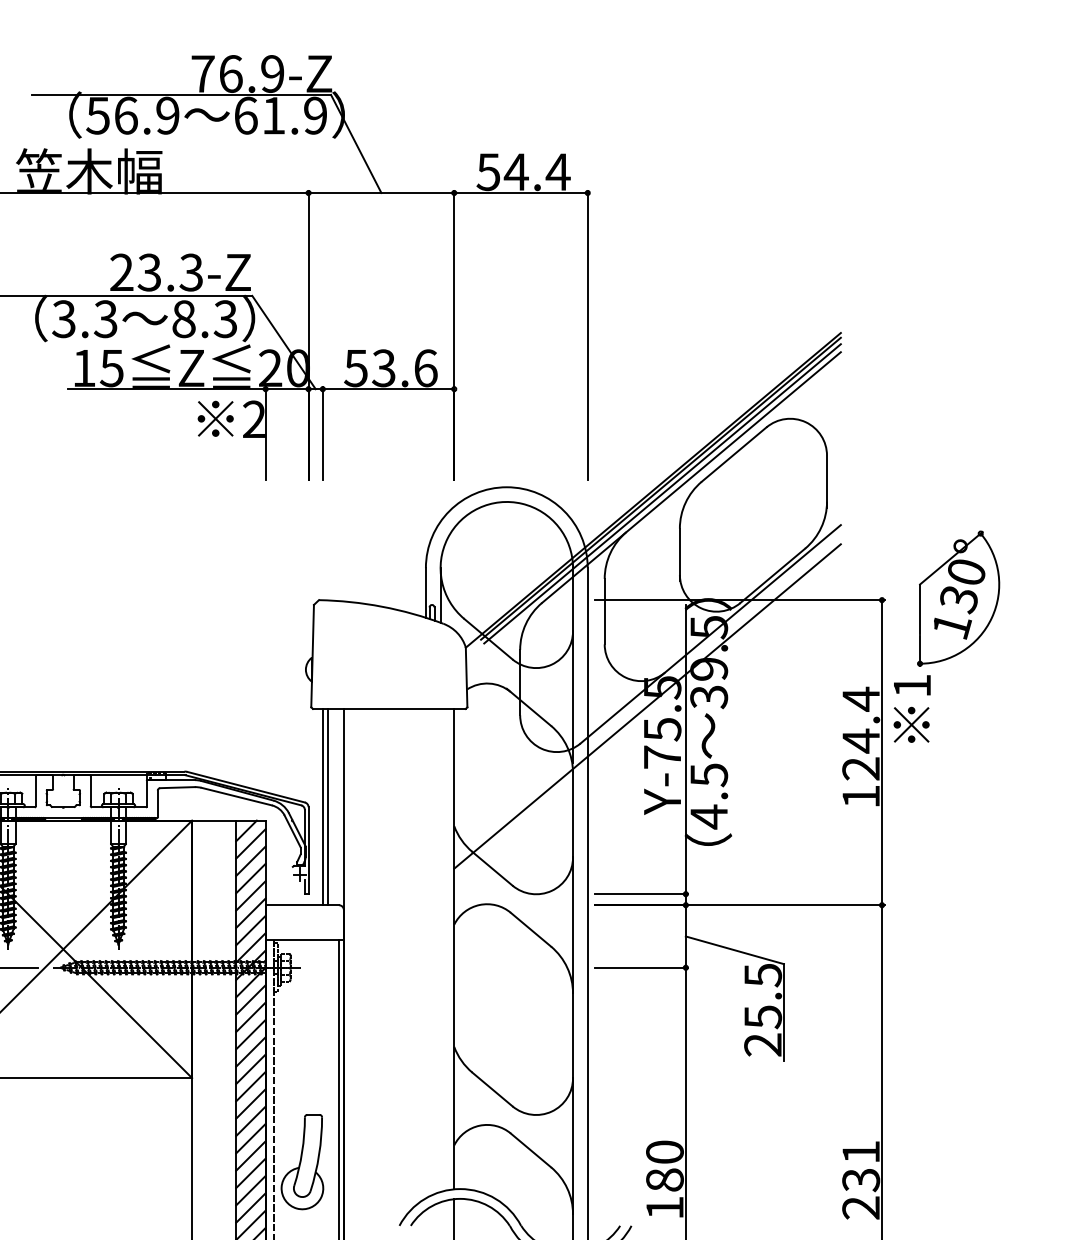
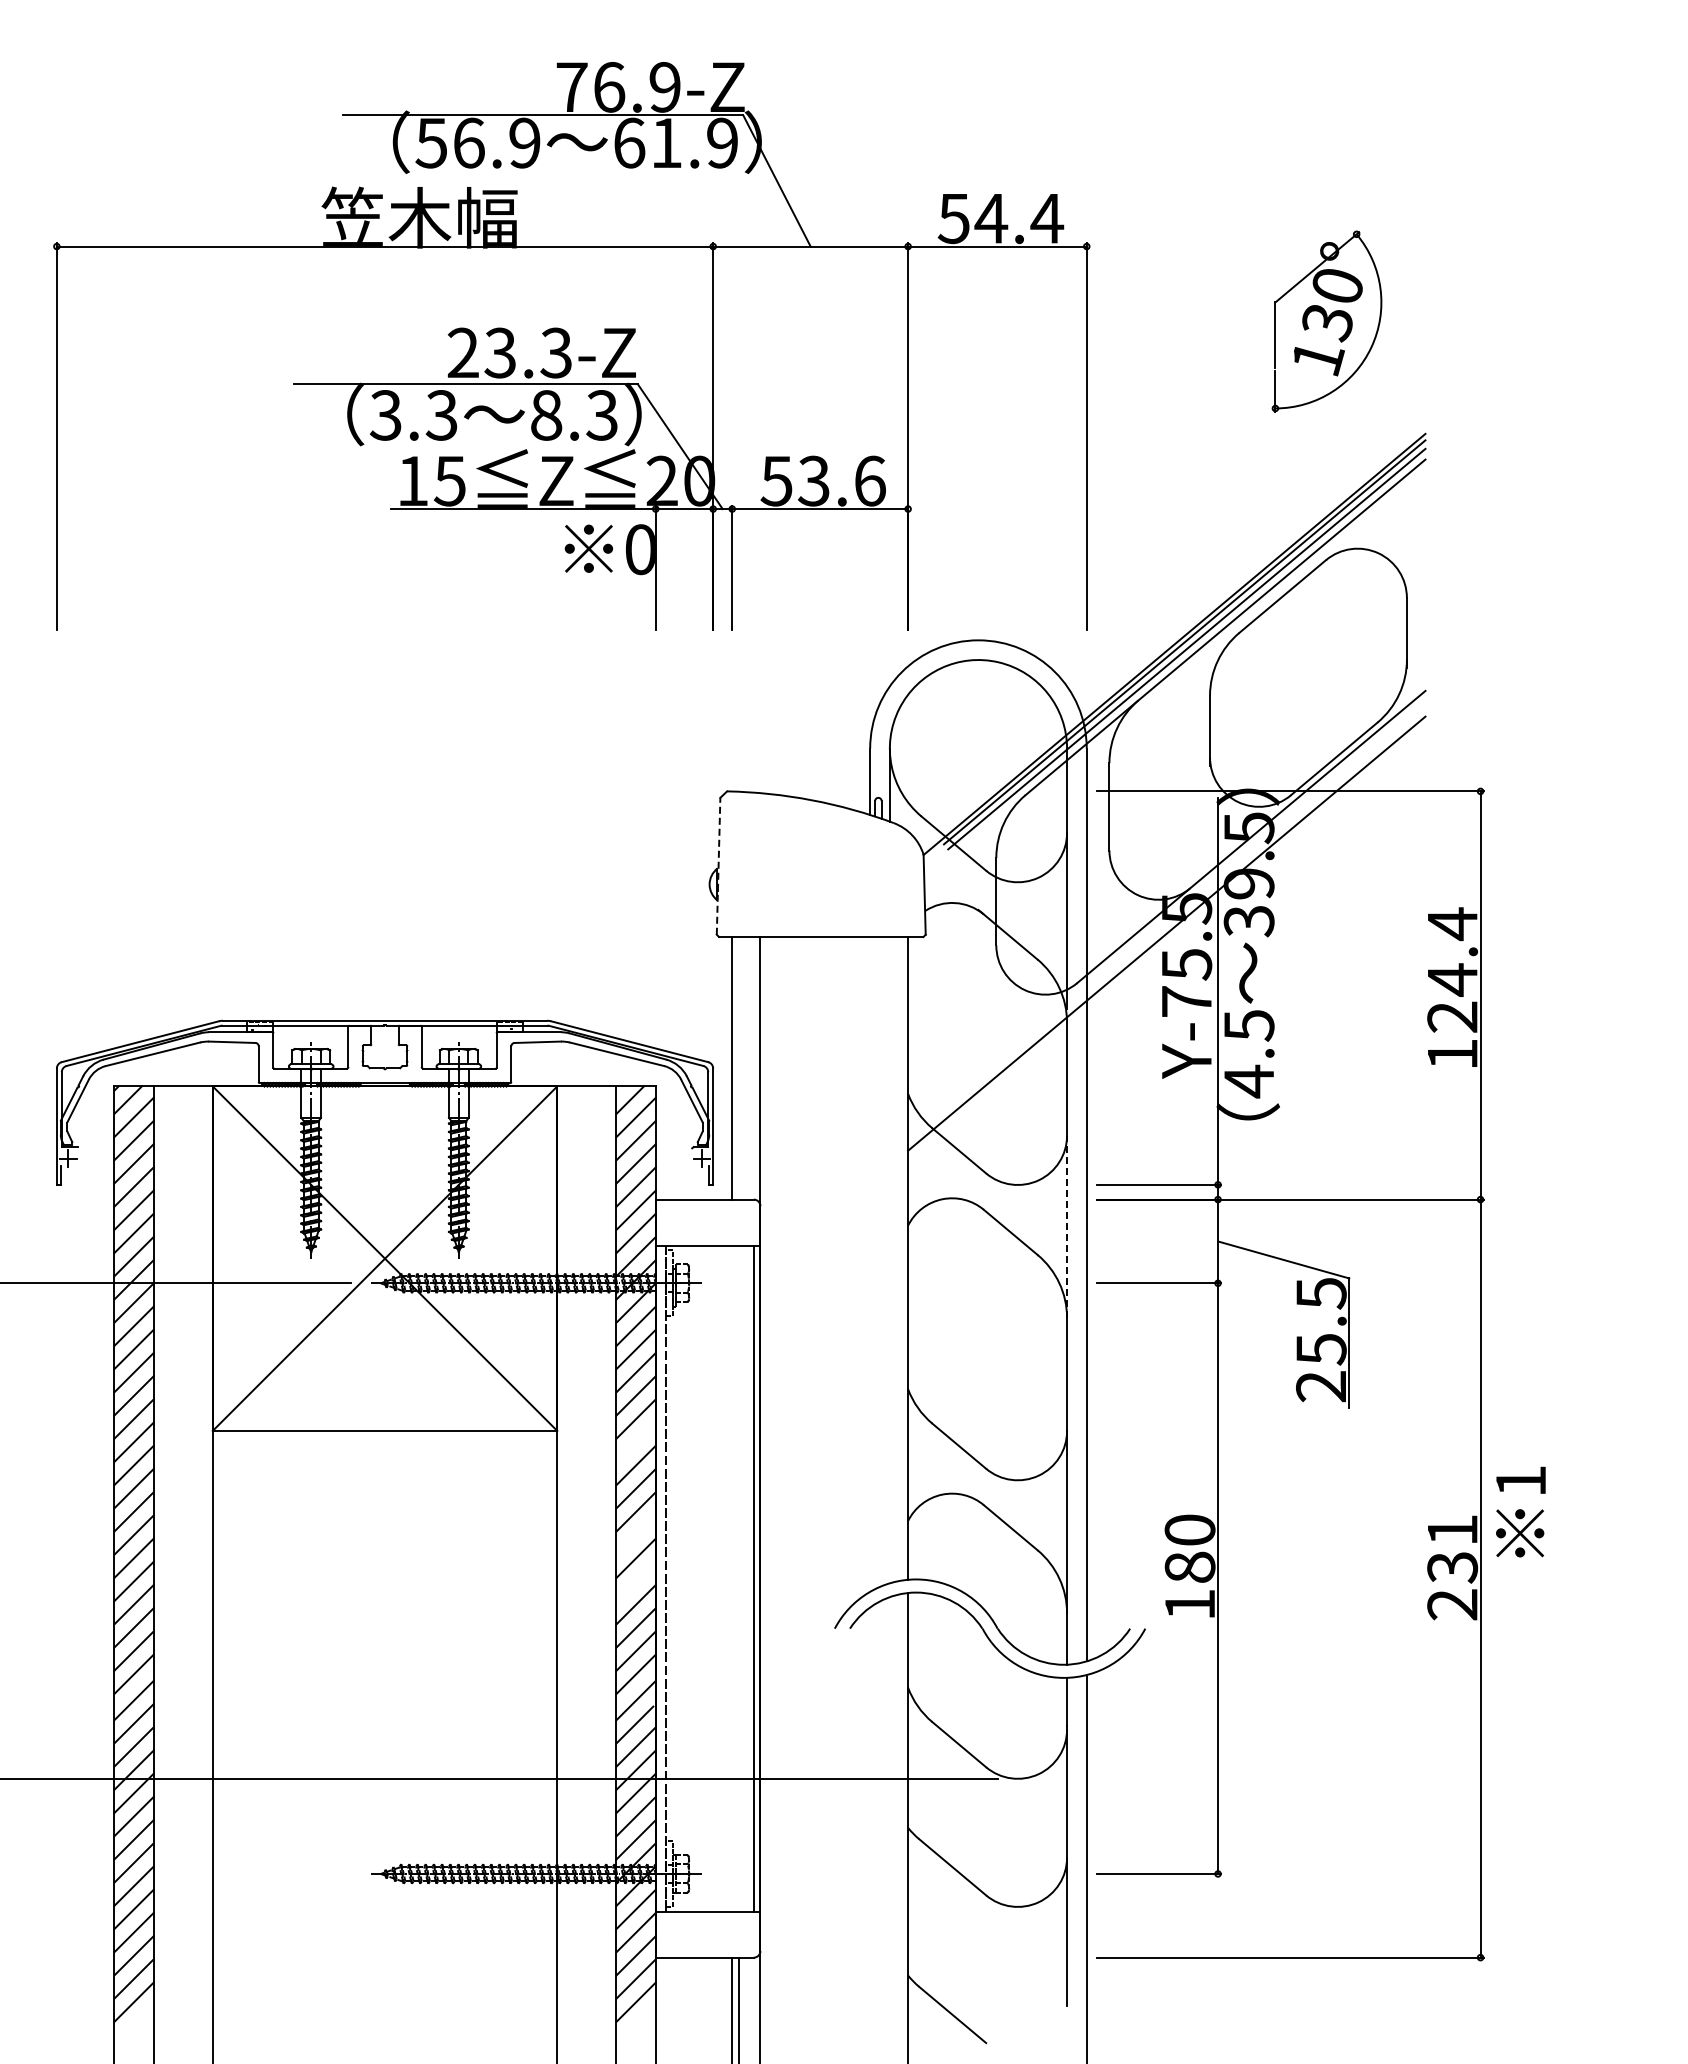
text: (253, 419) -> (639, 549), 2 -> 0
part: (958, 598) -> (1326, 321), moved
line: (312, 655) -> (718, 865), solid -> dashed
text: (911, 708) -> (1520, 1511), moved
line: (328, 806) -> (739, 1067), removed
line: (573, 925) -> (1067, 1226), solid -> dashed
line: (250, 1086) -> (635, 1442), removed
line: (250, 1155) -> (635, 1534), removed
part: (302, 1162) -> (704, 1543), removed
line: (250, 1190) -> (635, 1581), removed

